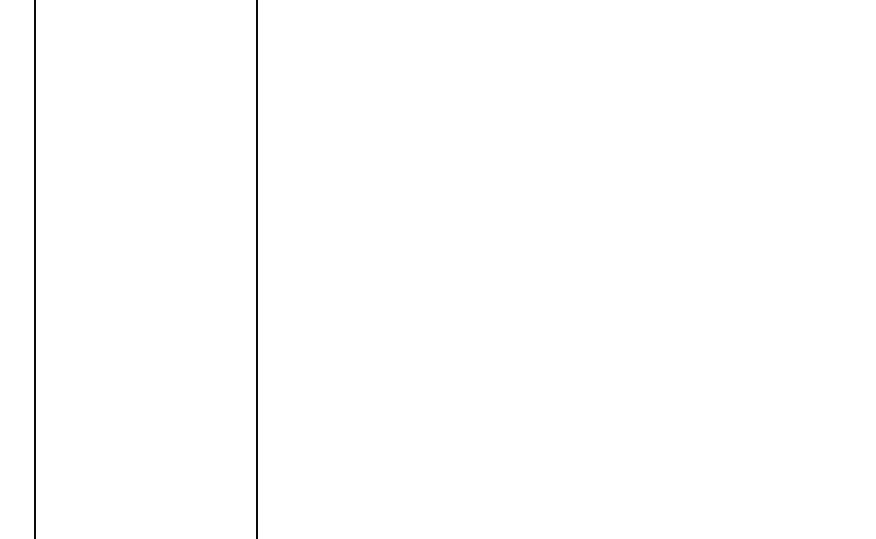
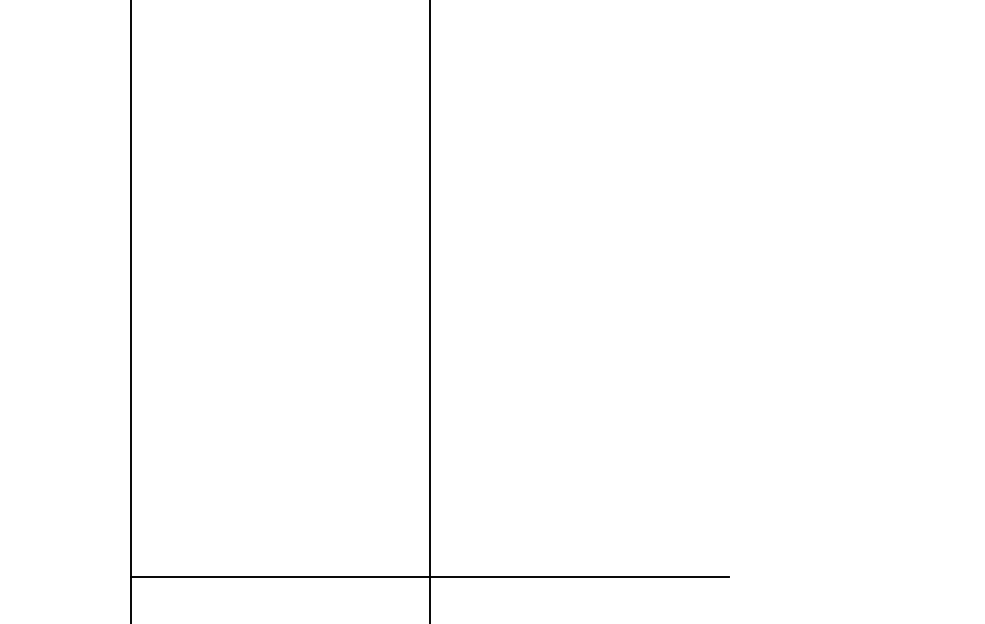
line: (256, 494) -> (428, 576), added

